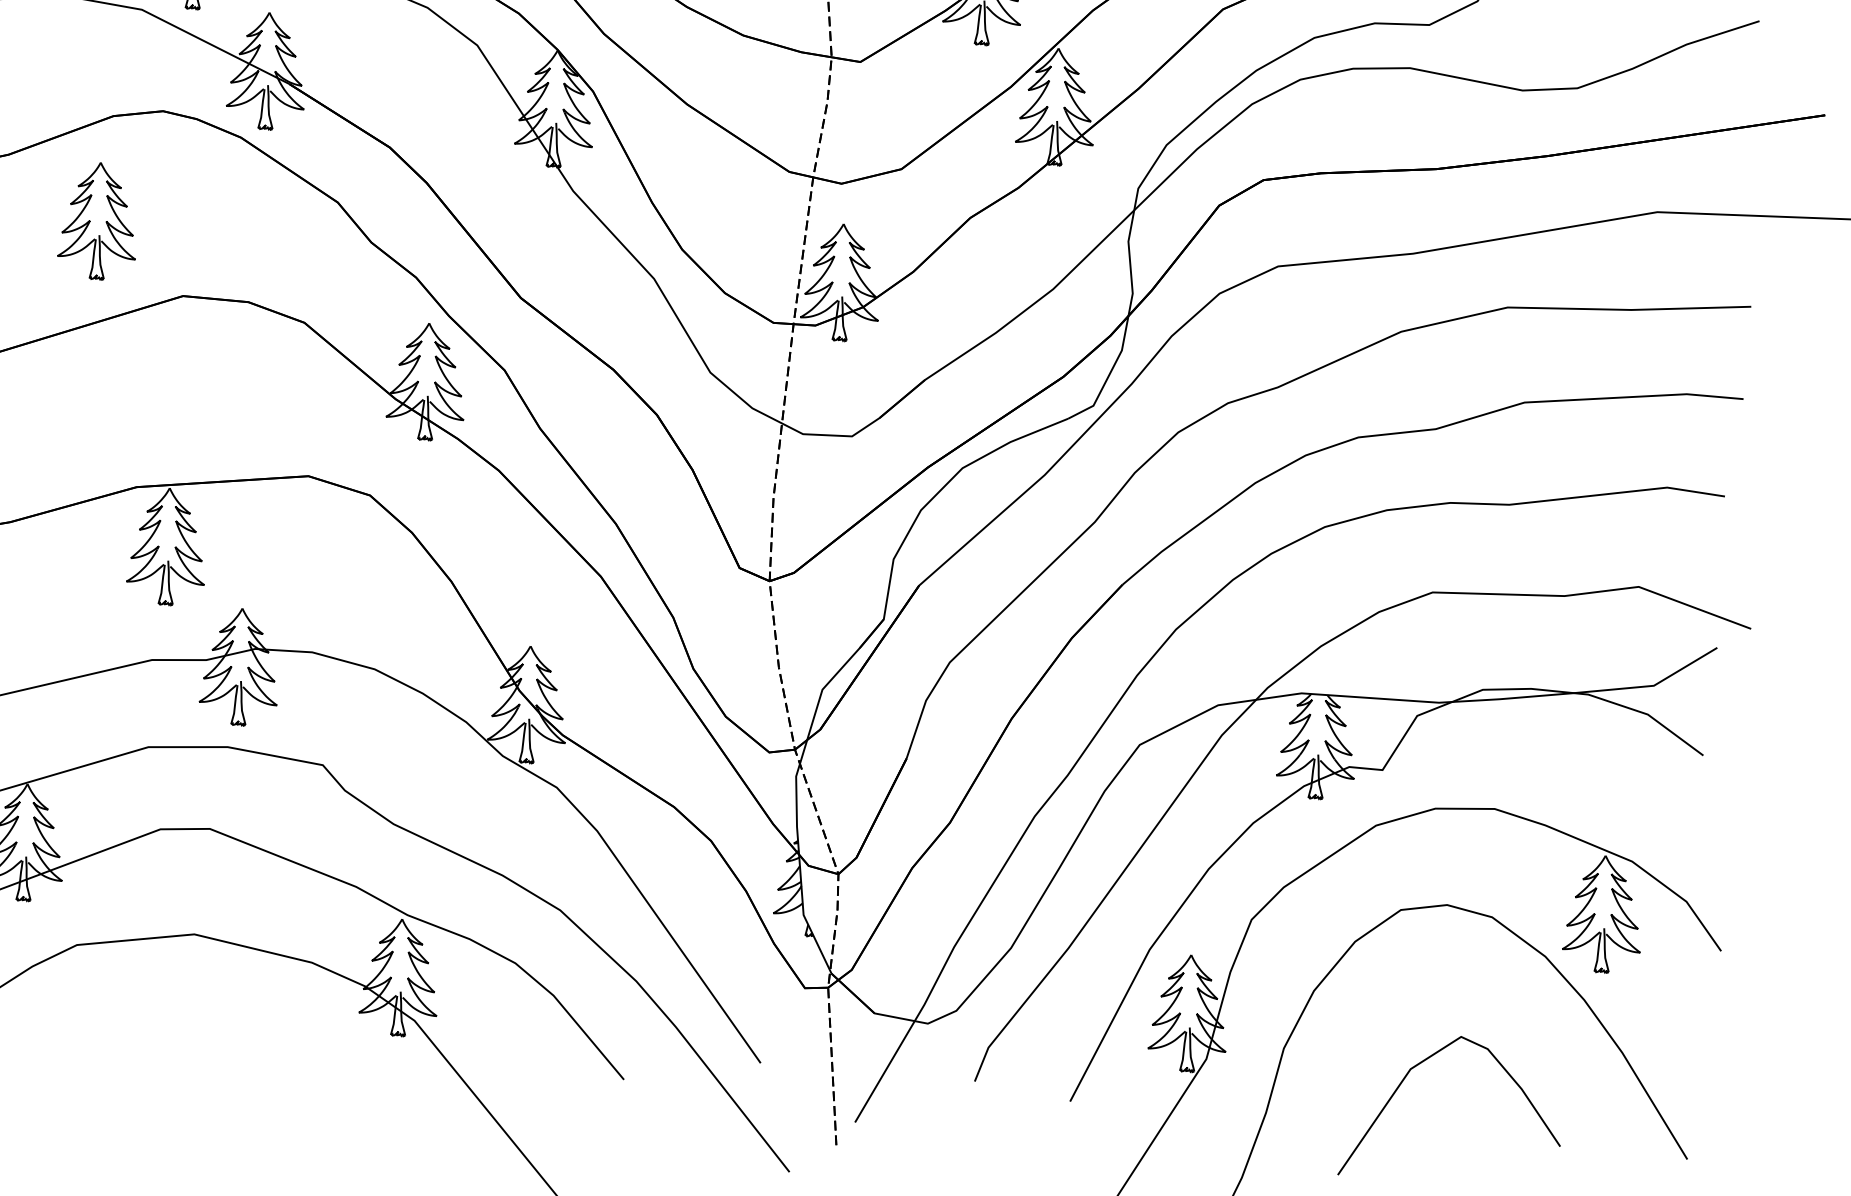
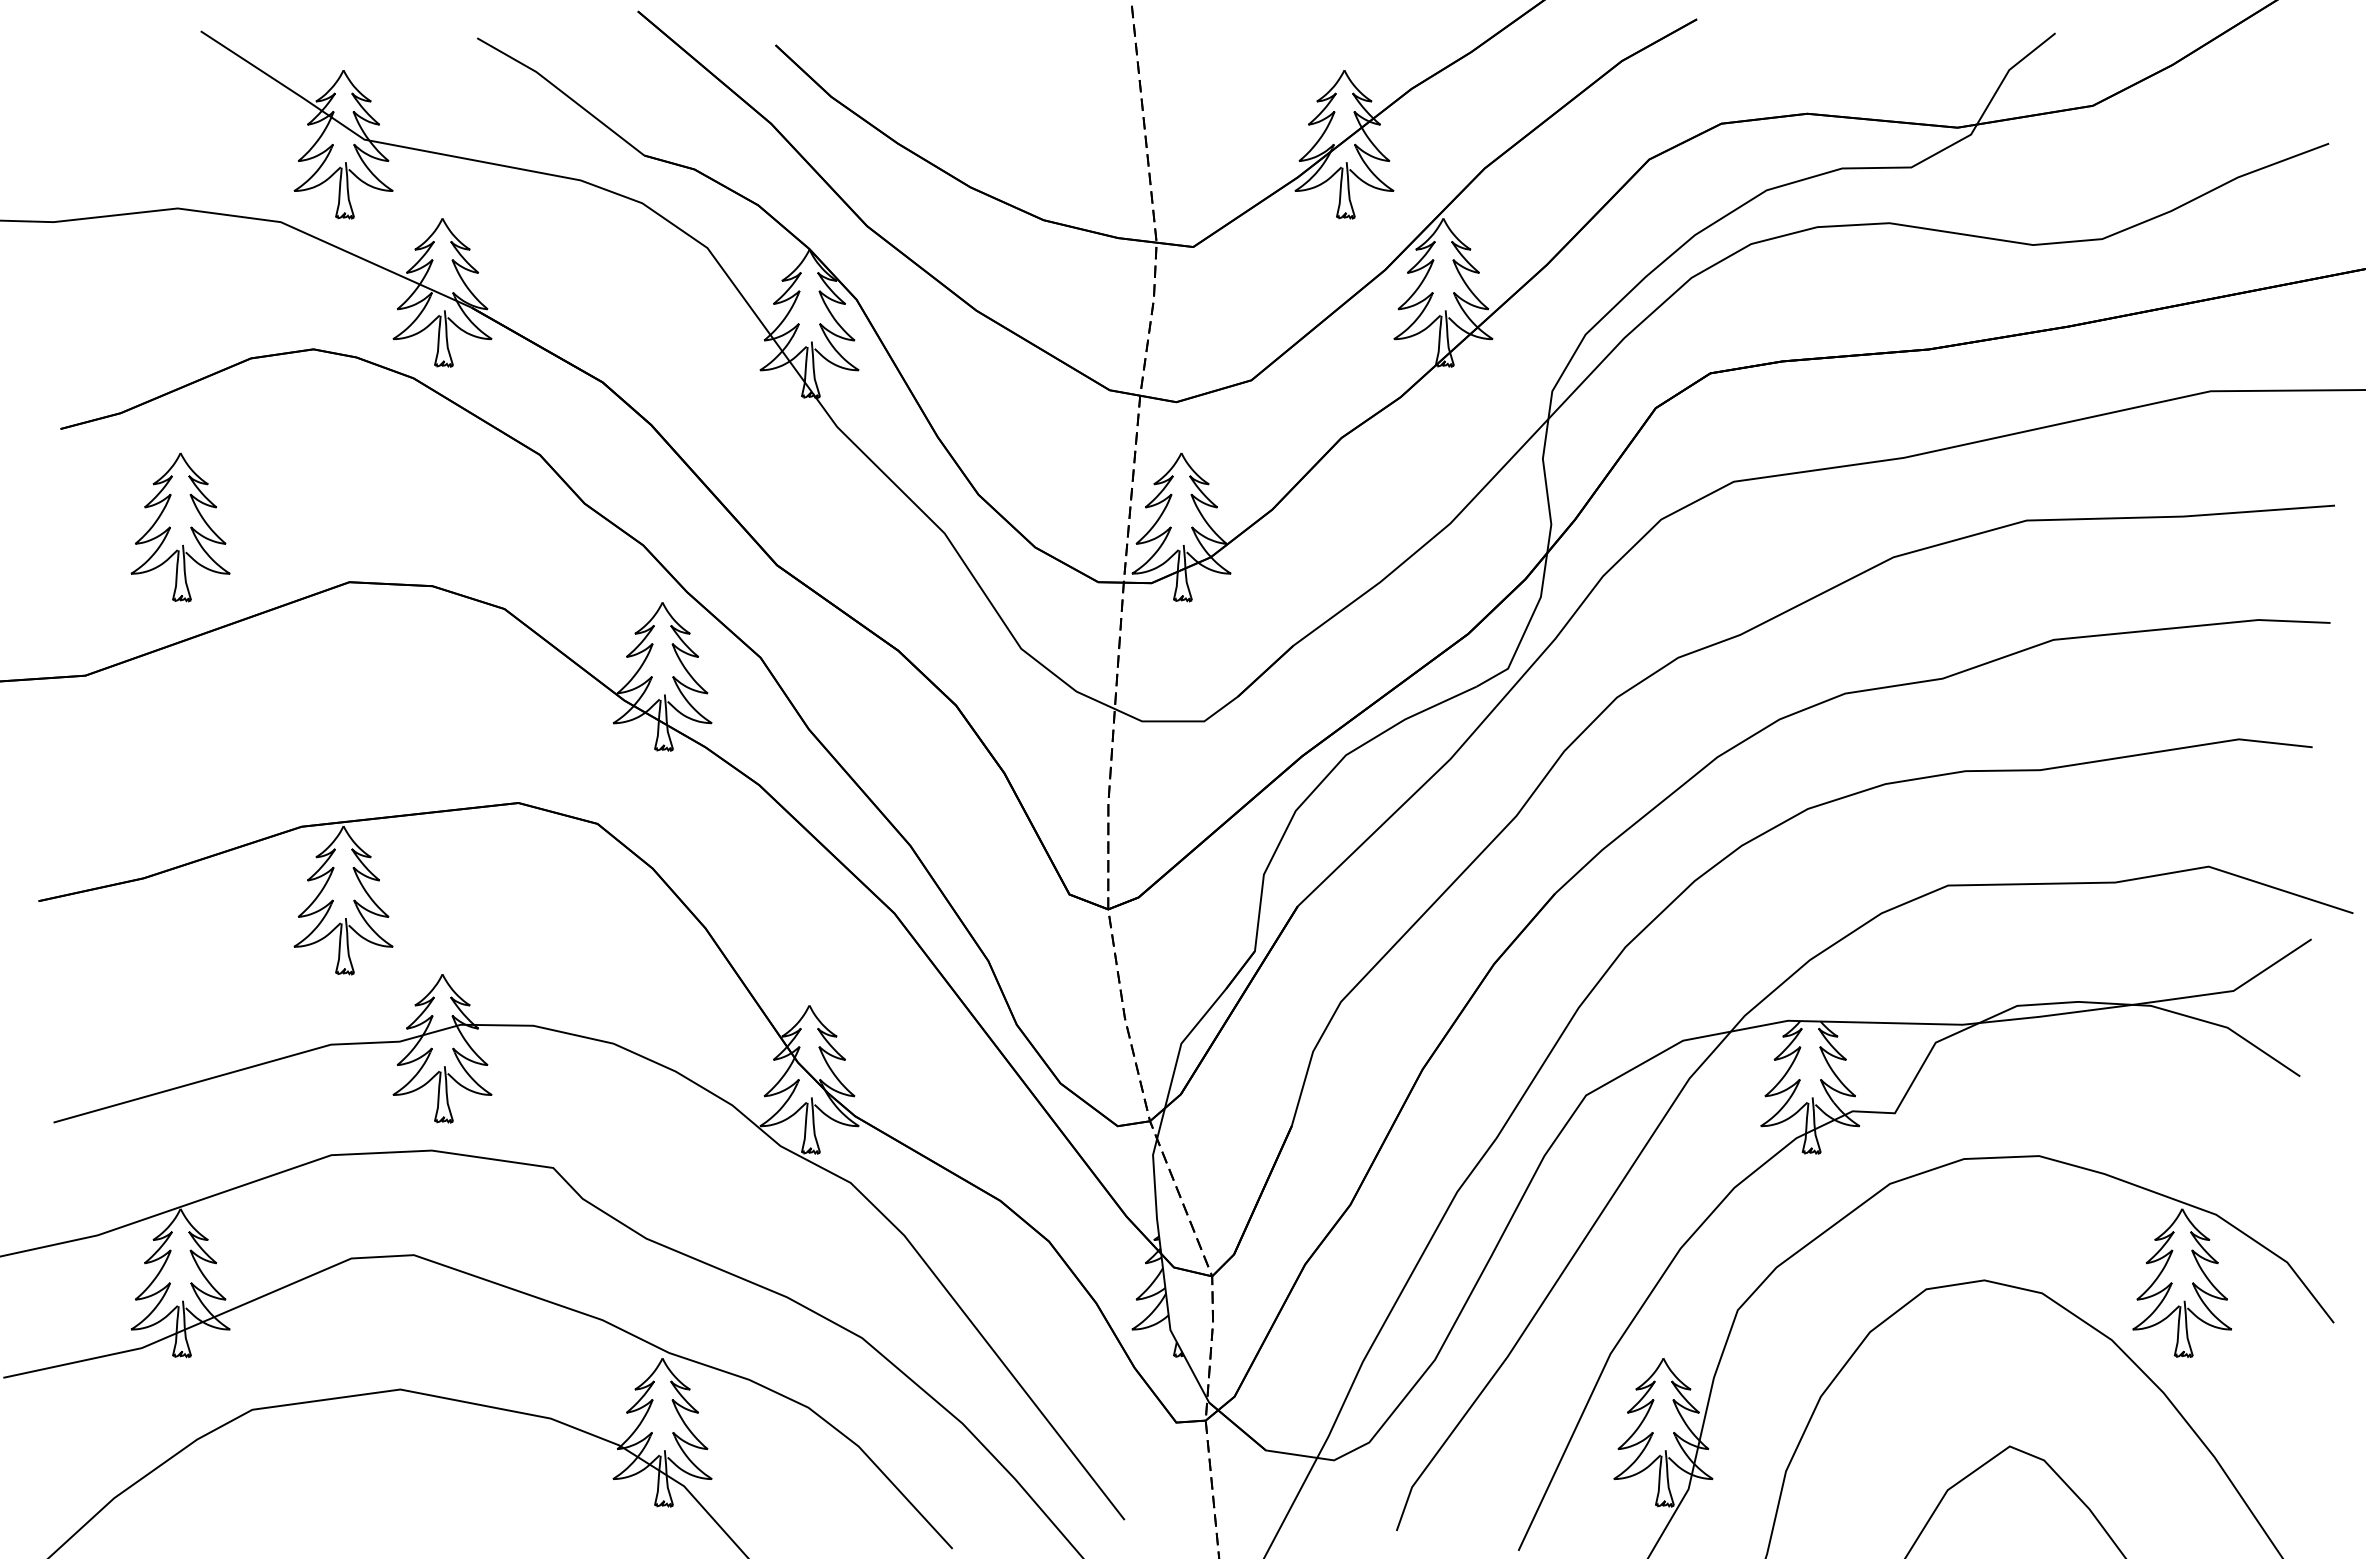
part: (98, 221) -> (180, 527), moved

